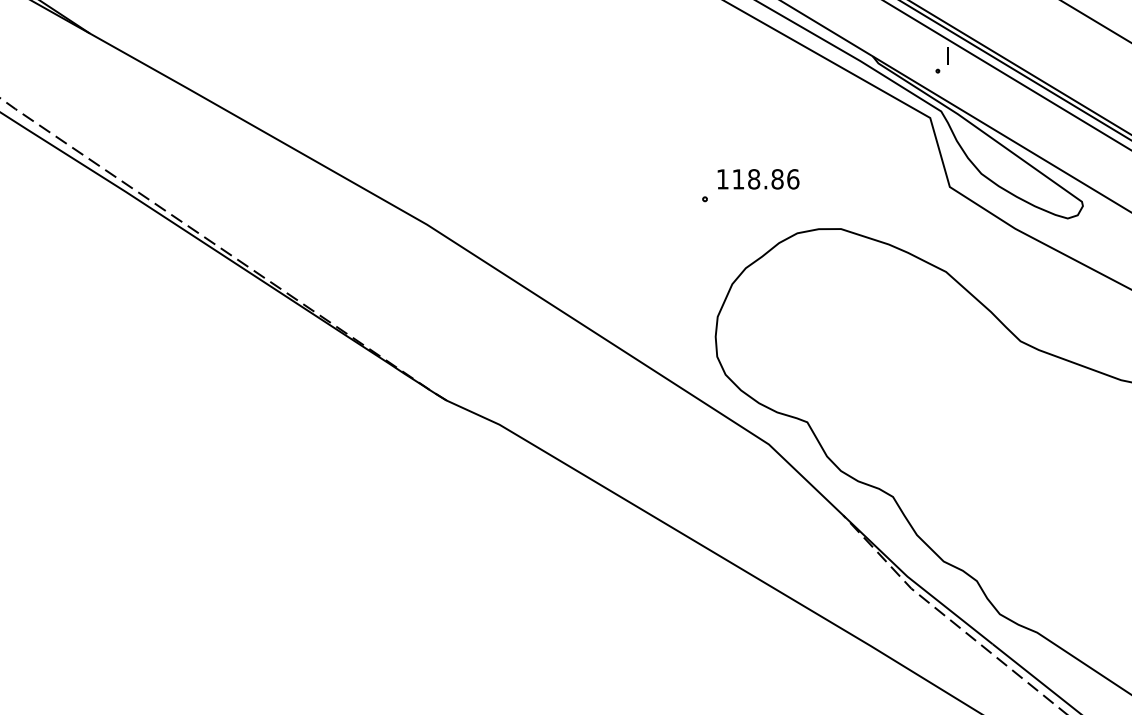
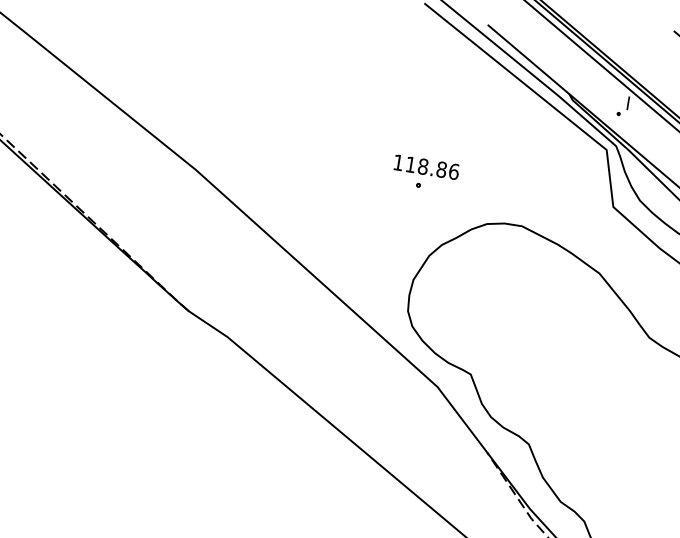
text: (758, 179) -> (426, 167), moved

